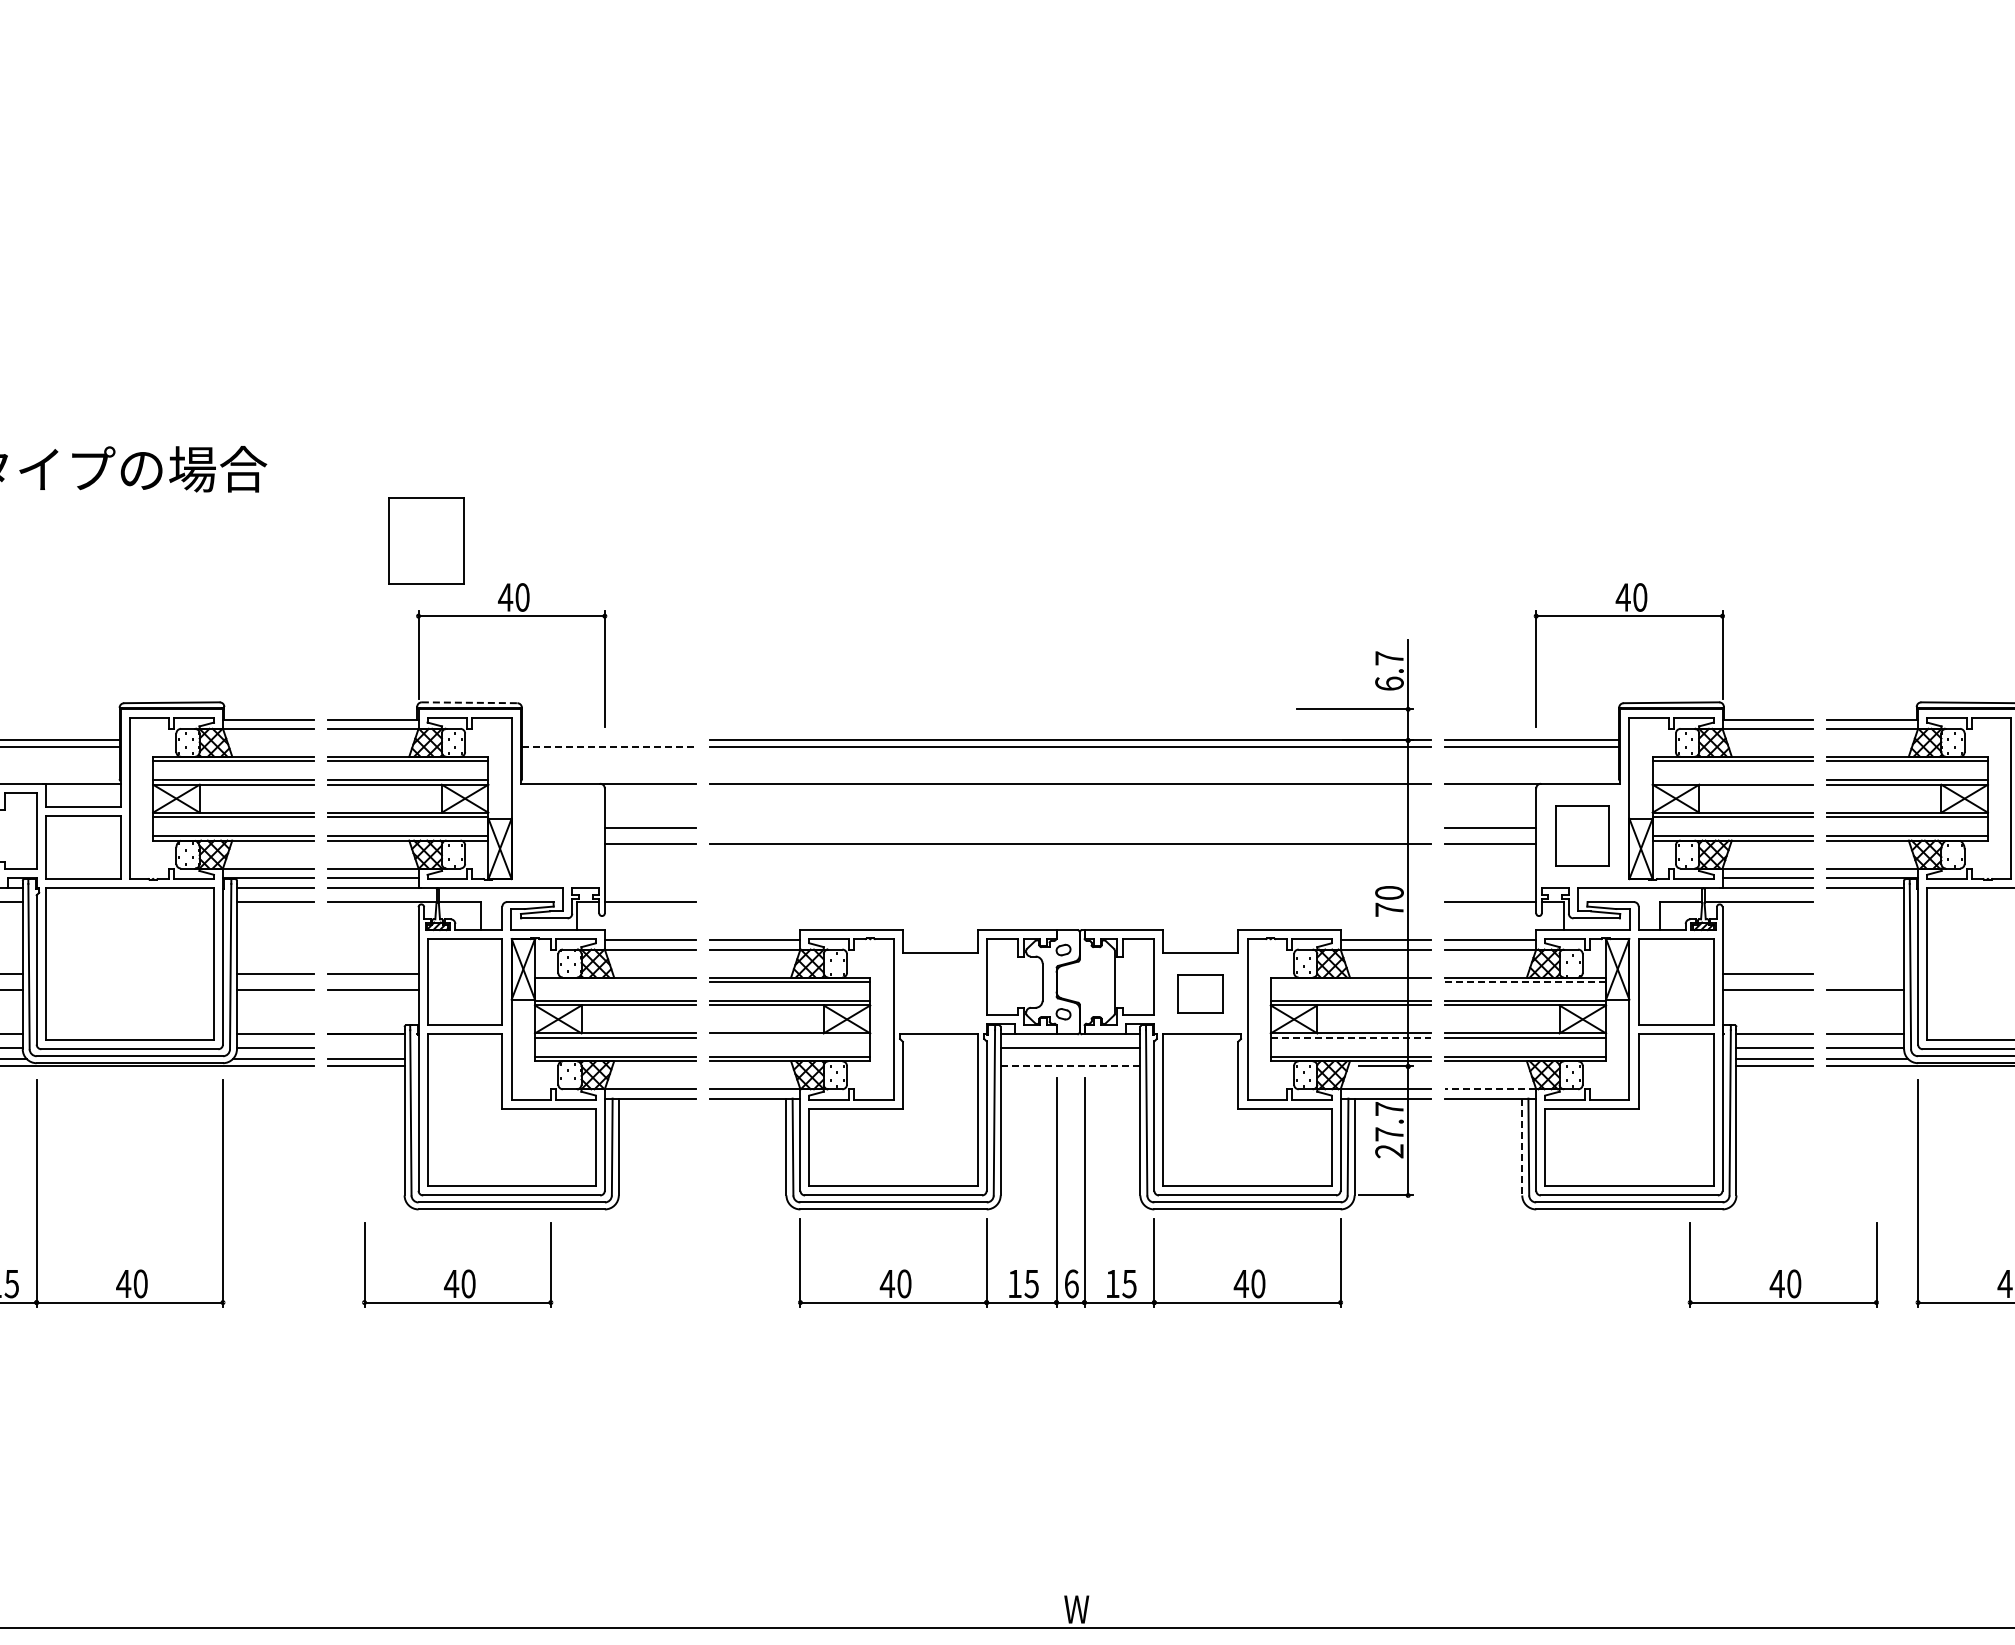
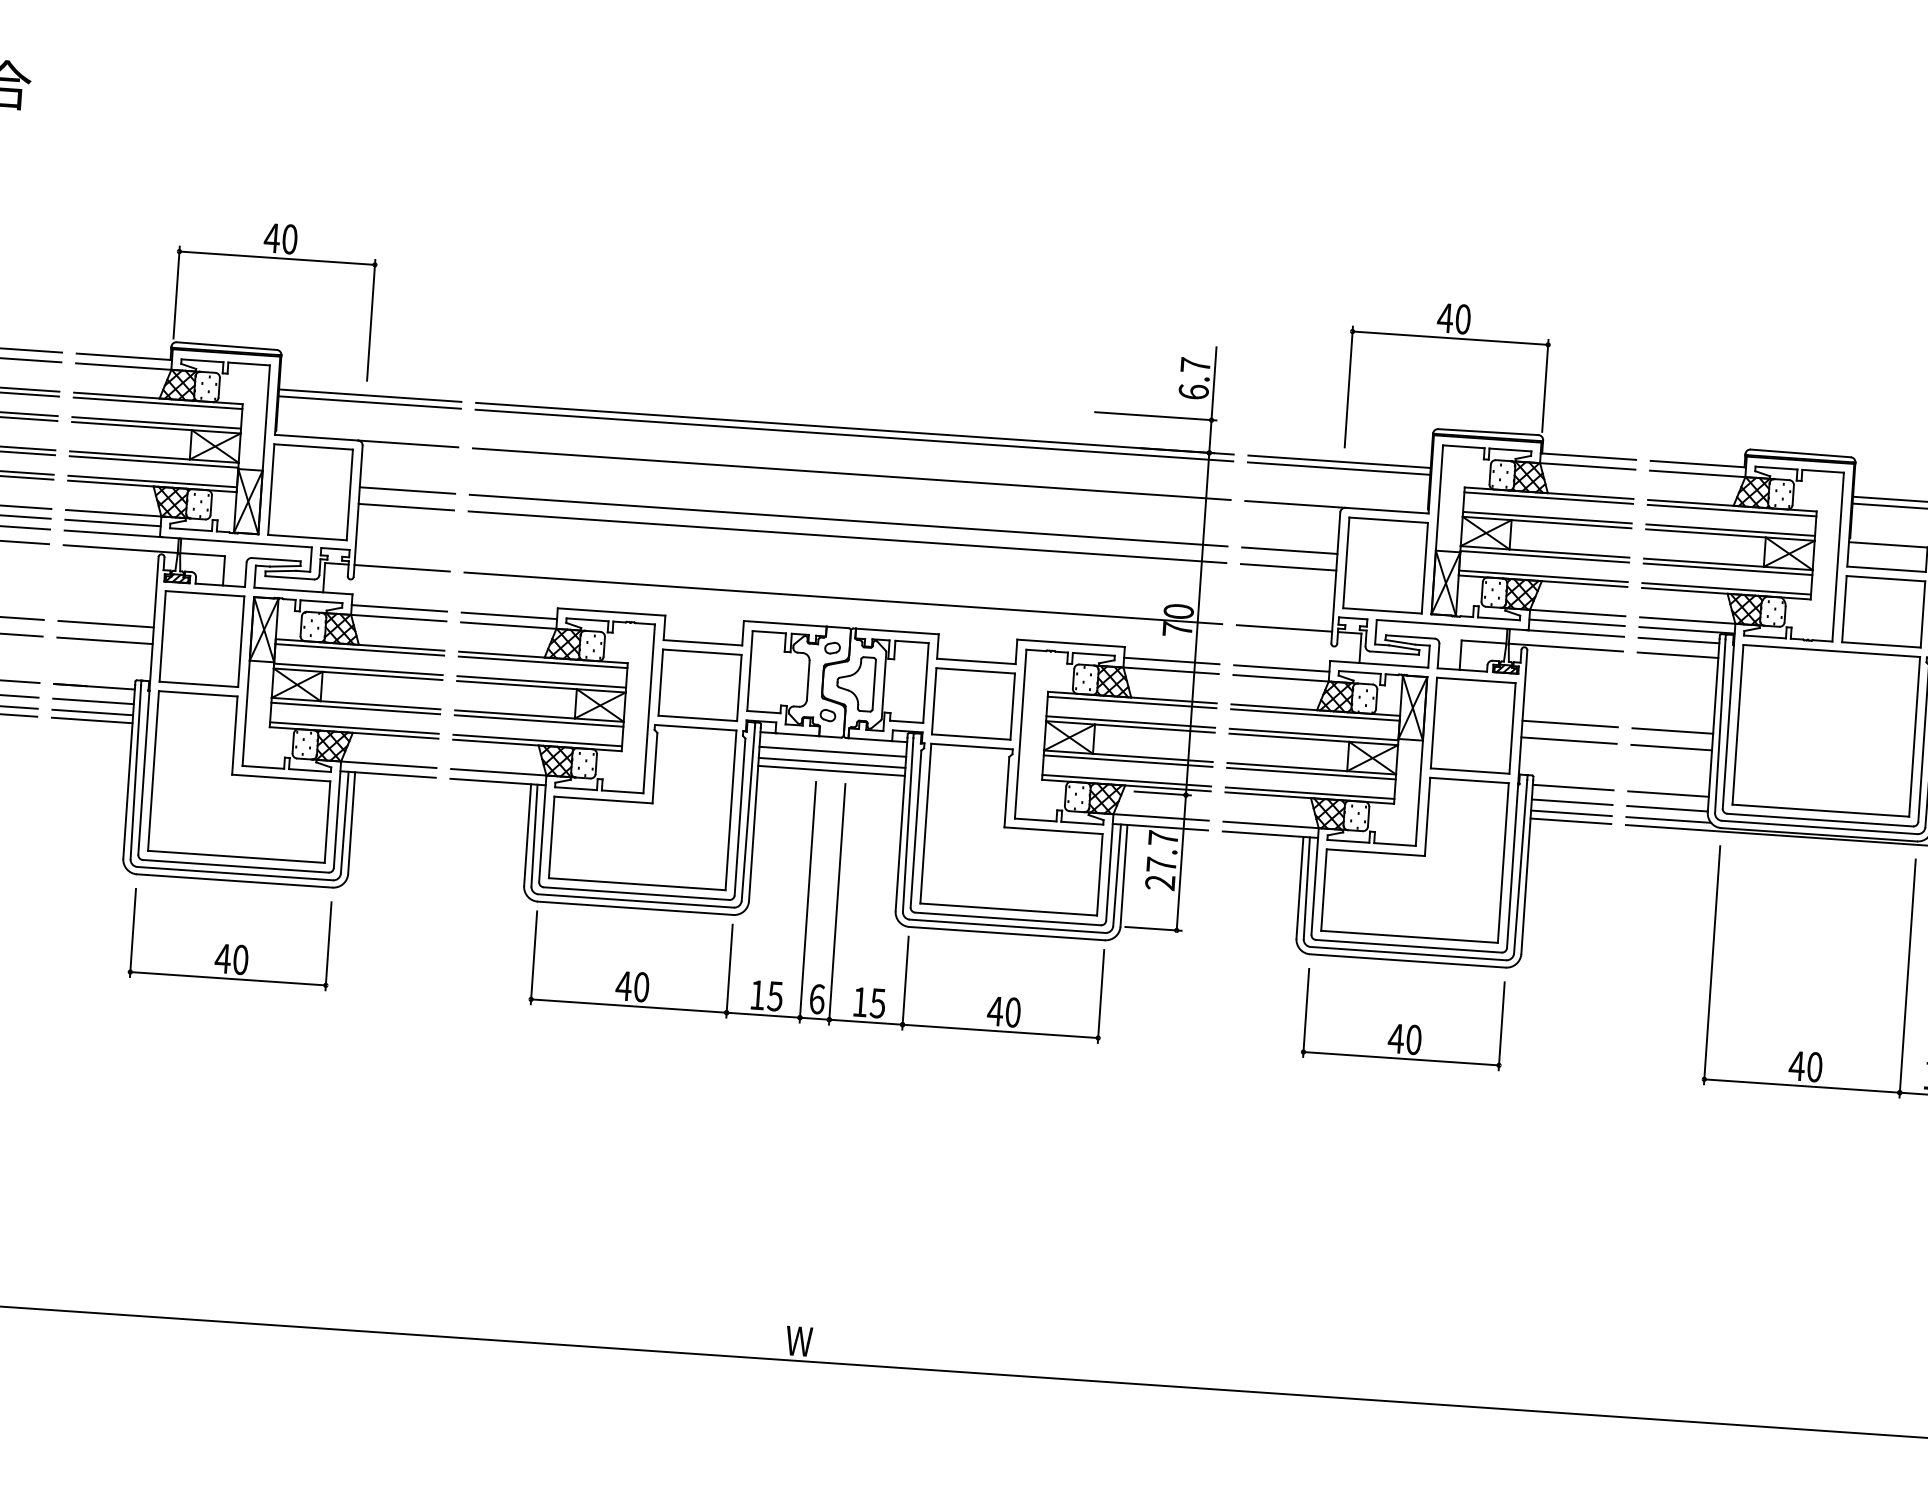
part: (426, 540) -> (310, 491), moved
line: (469, 702) -> (226, 345), dashed -> solid
line: (608, 740) -> (369, 395), added
line: (608, 747) -> (369, 403), dashed -> solid
line: (1732, 780) -> (1546, 518), added
line: (1070, 828) -> (848, 521), added
part: (1582, 835) -> (1385, 565), size x1.43
line: (1070, 902) -> (843, 598), added
line: (1865, 902) -> (1677, 655), added
line: (1865, 974) -> (1672, 731), added
part: (1087, 981) -> (855, 682), added
line: (615, 982) -> (359, 650), added
line: (1350, 982) -> (1131, 702), added
line: (1525, 982) -> (1315, 715), dashed -> solid
part: (940, 993) -> (700, 684), added
part: (1200, 993) -> (973, 703), size x1.67
line: (789, 1038) -> (538, 721), added
line: (1351, 1038) -> (1128, 761), dashed -> solid
line: (365, 1048) -> (92, 701), added
line: (1070, 1058) -> (832, 762), added
line: (1070, 1066) -> (831, 770), dashed -> solid
line: (1490, 1089) -> (1270, 825), dashed -> solid
line: (1522, 1147) -> (1300, 888), dashed -> solid
part: (456, 1270) -> (229, 944), moved
part: (1781, 1270) -> (1401, 1024), moved

